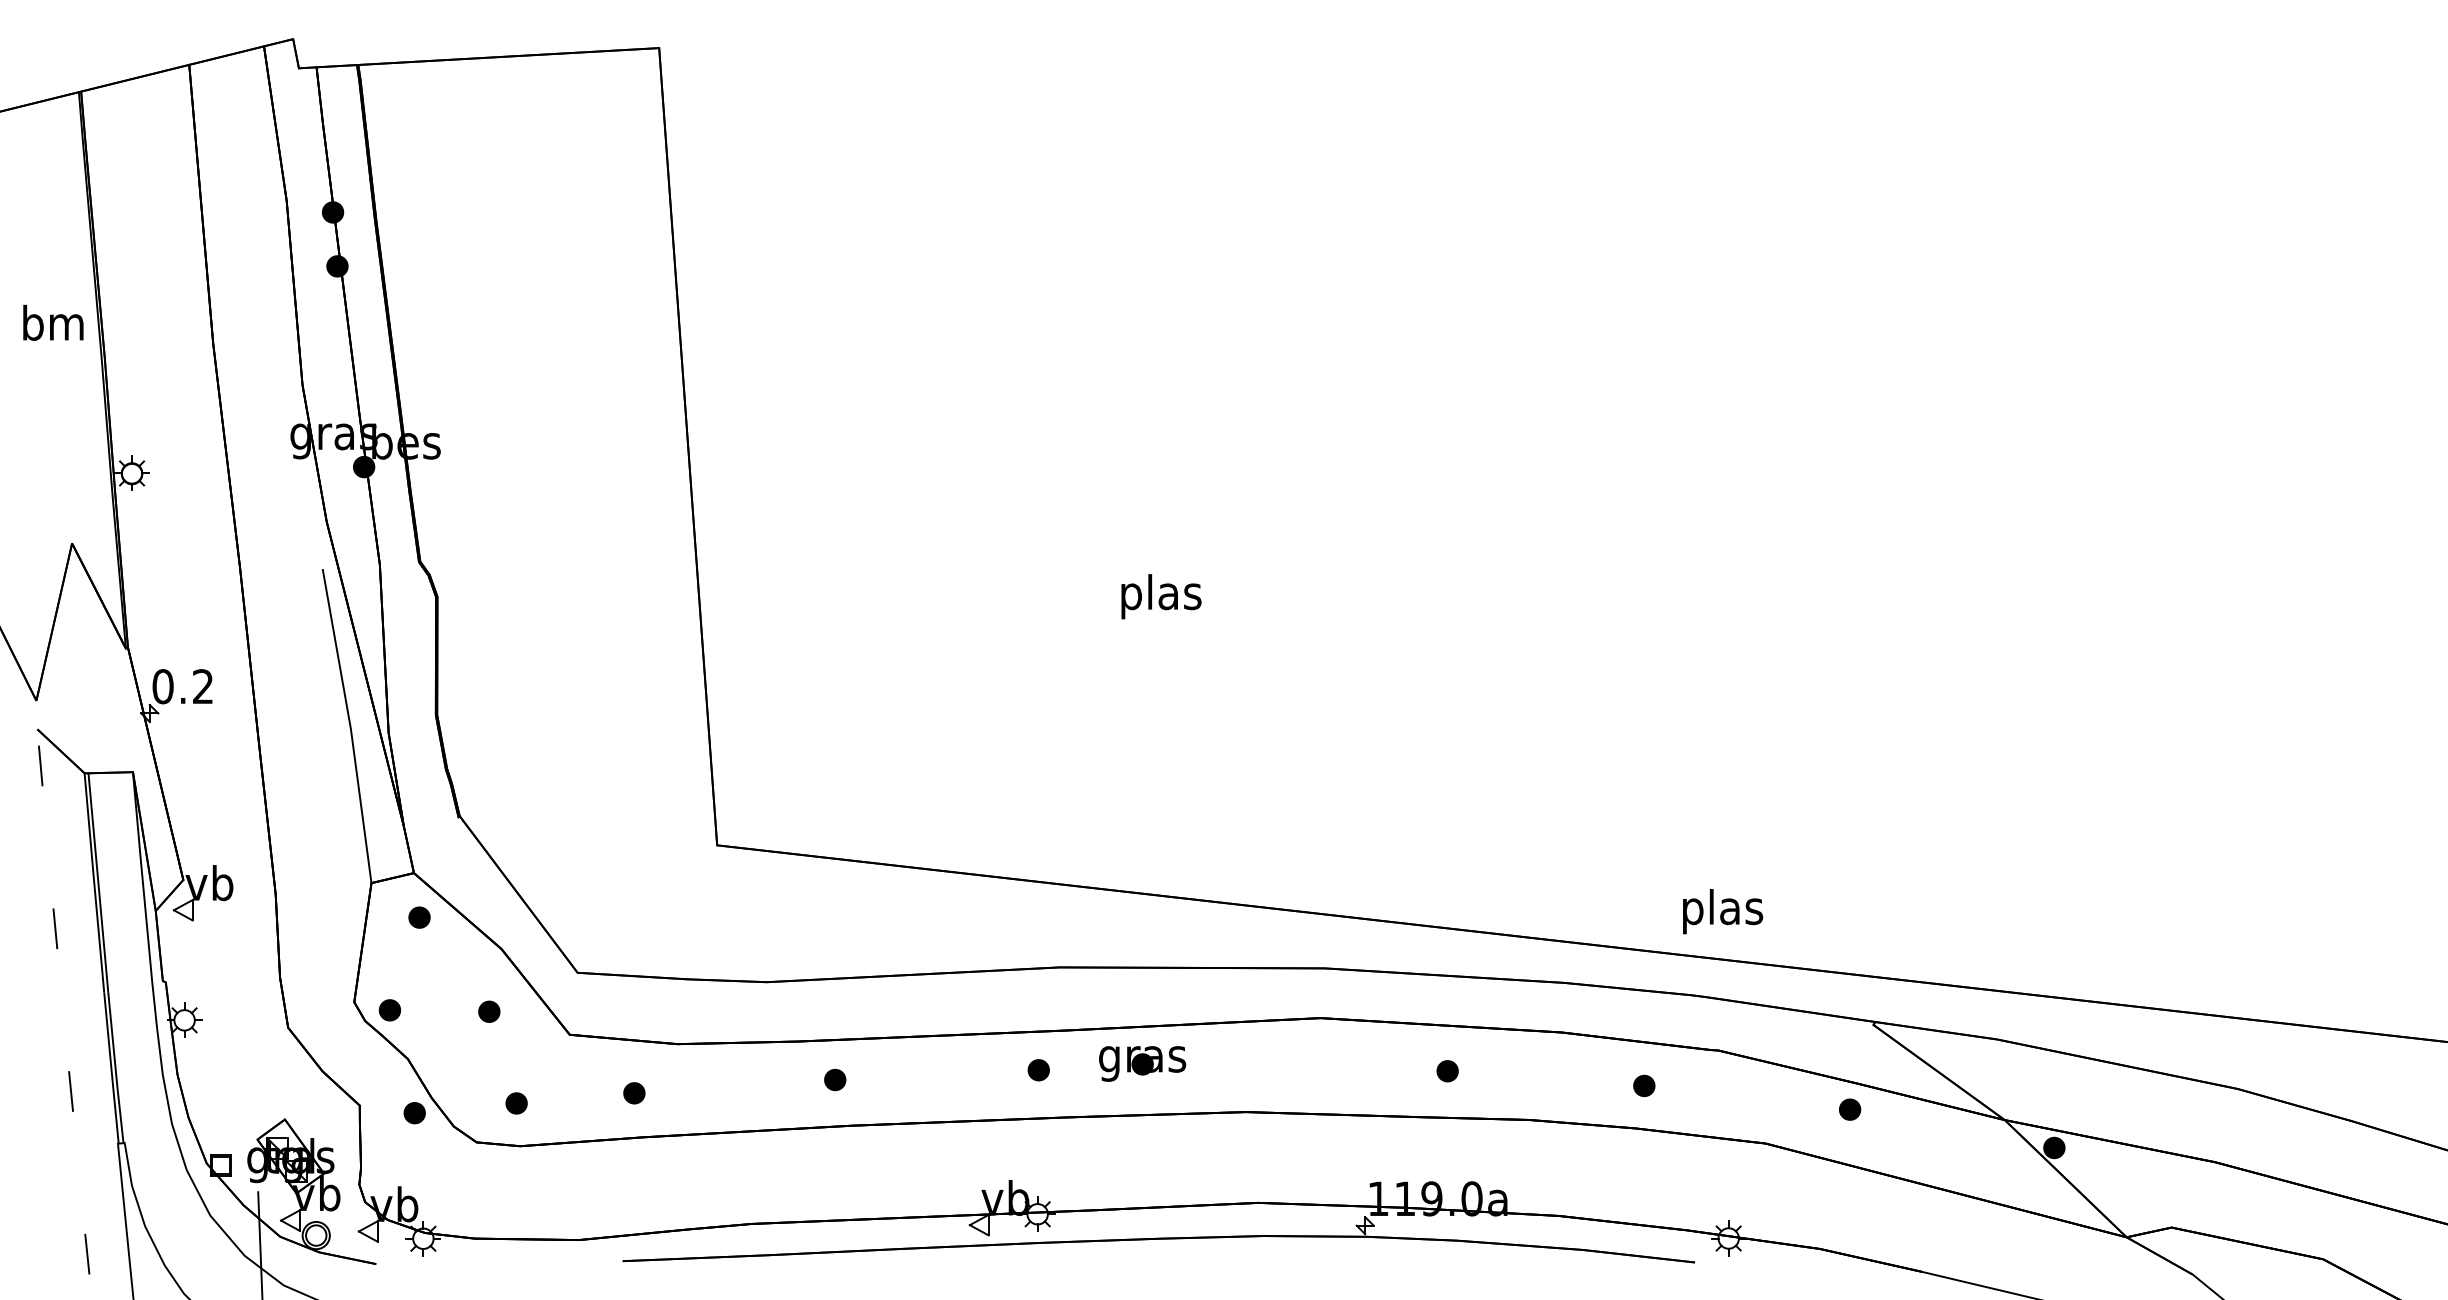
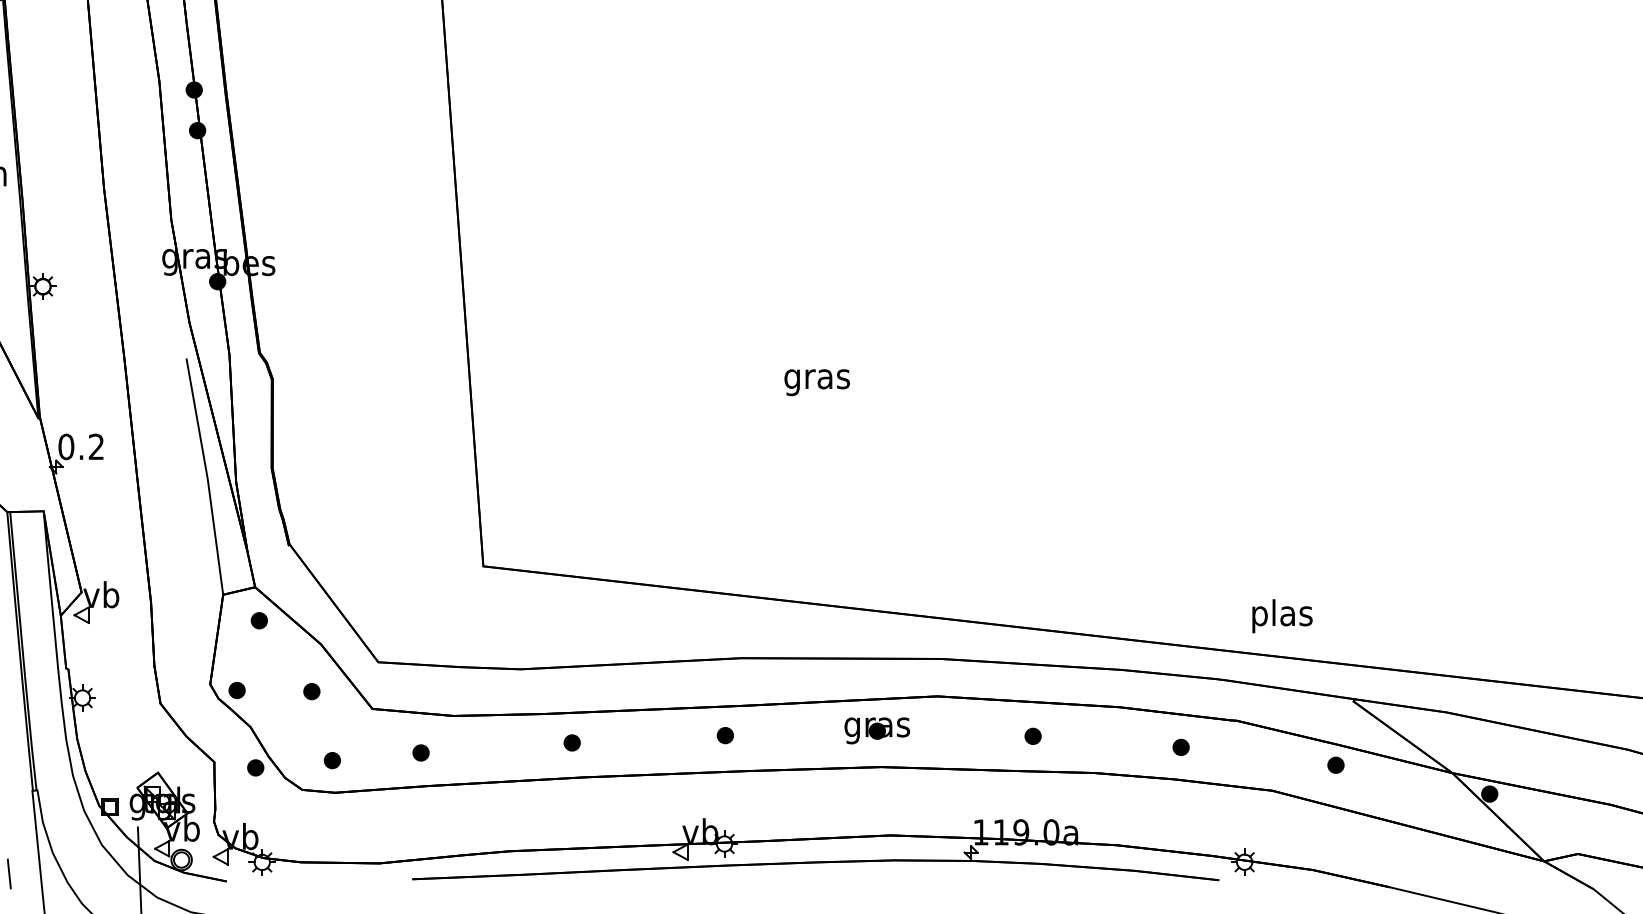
text: (1160, 596) -> (817, 379), plas -> gras
text: (1723, 911) -> (1282, 616), moved
part: (1142, 1063) -> (877, 730), moved

